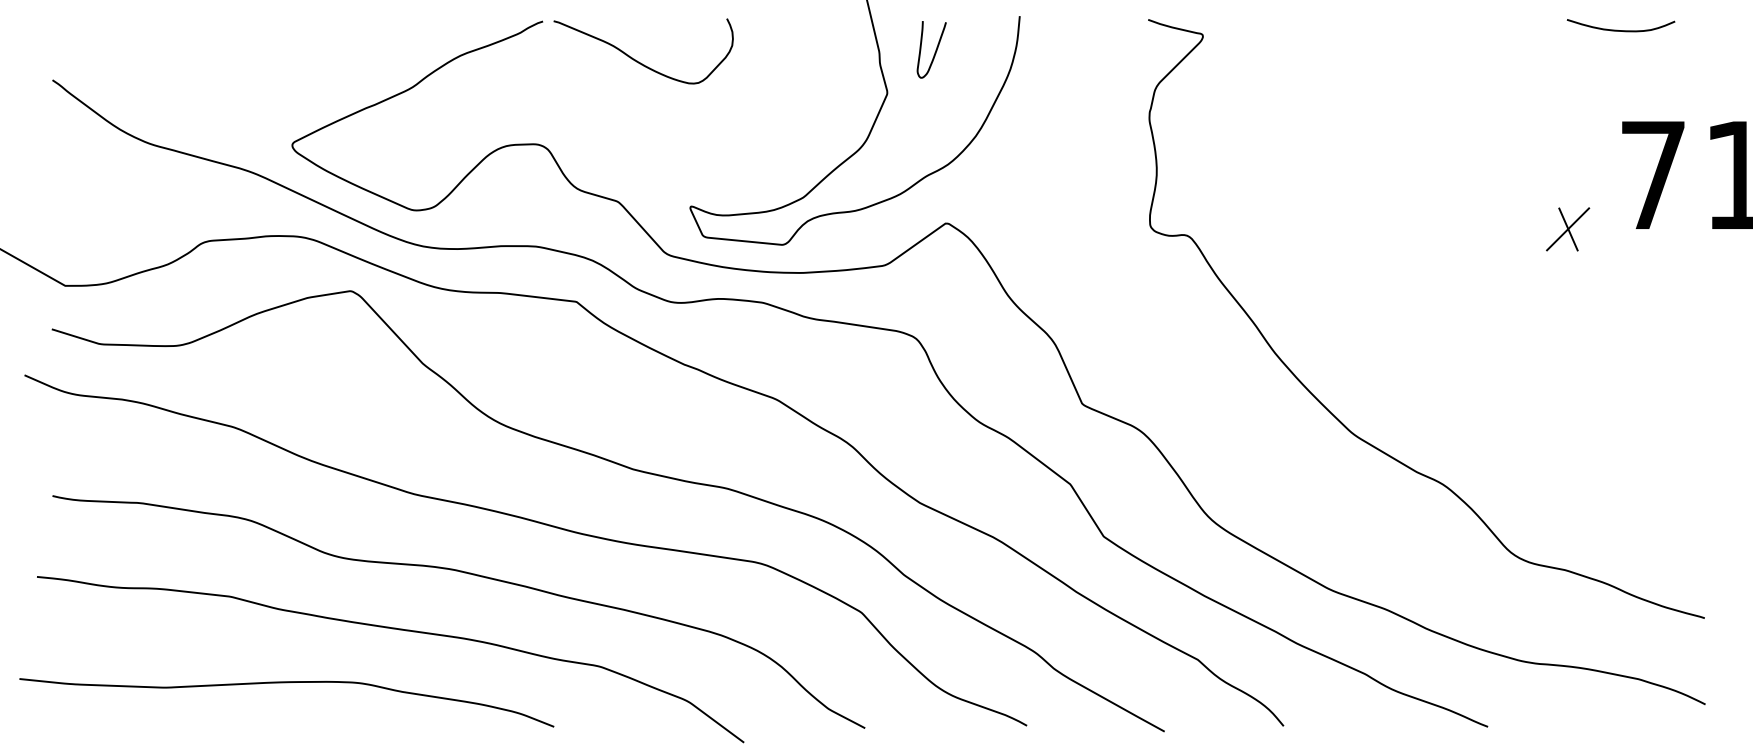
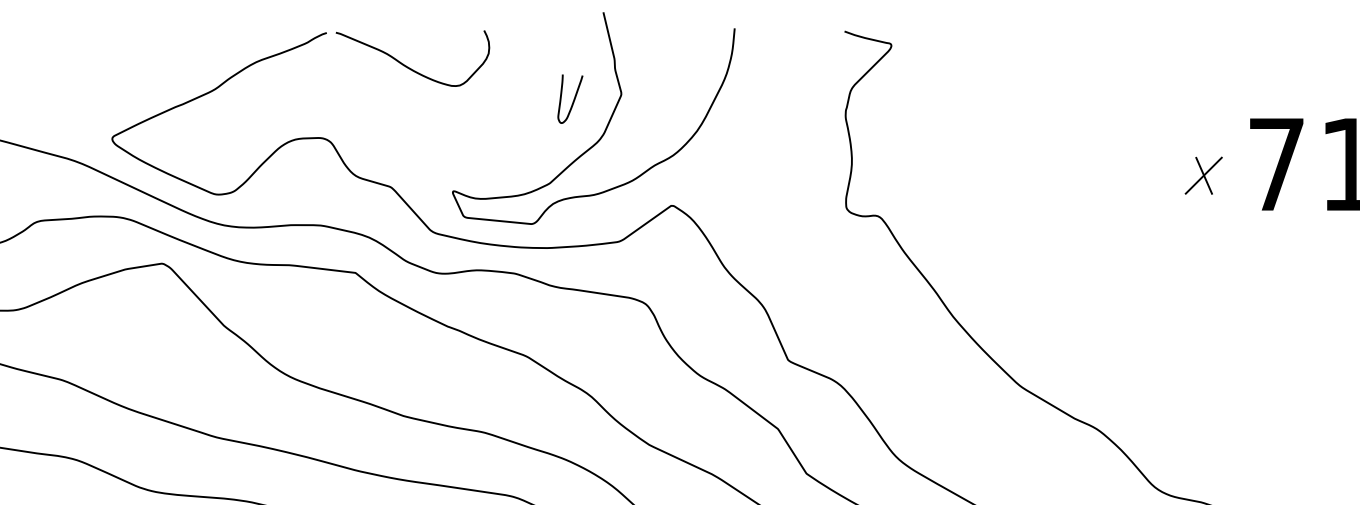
curve: (1617, 29) -> (1246, 39), removed
curve: (935, 49) -> (573, 98), moved
part: (1568, 229) -> (1204, 175), moved

